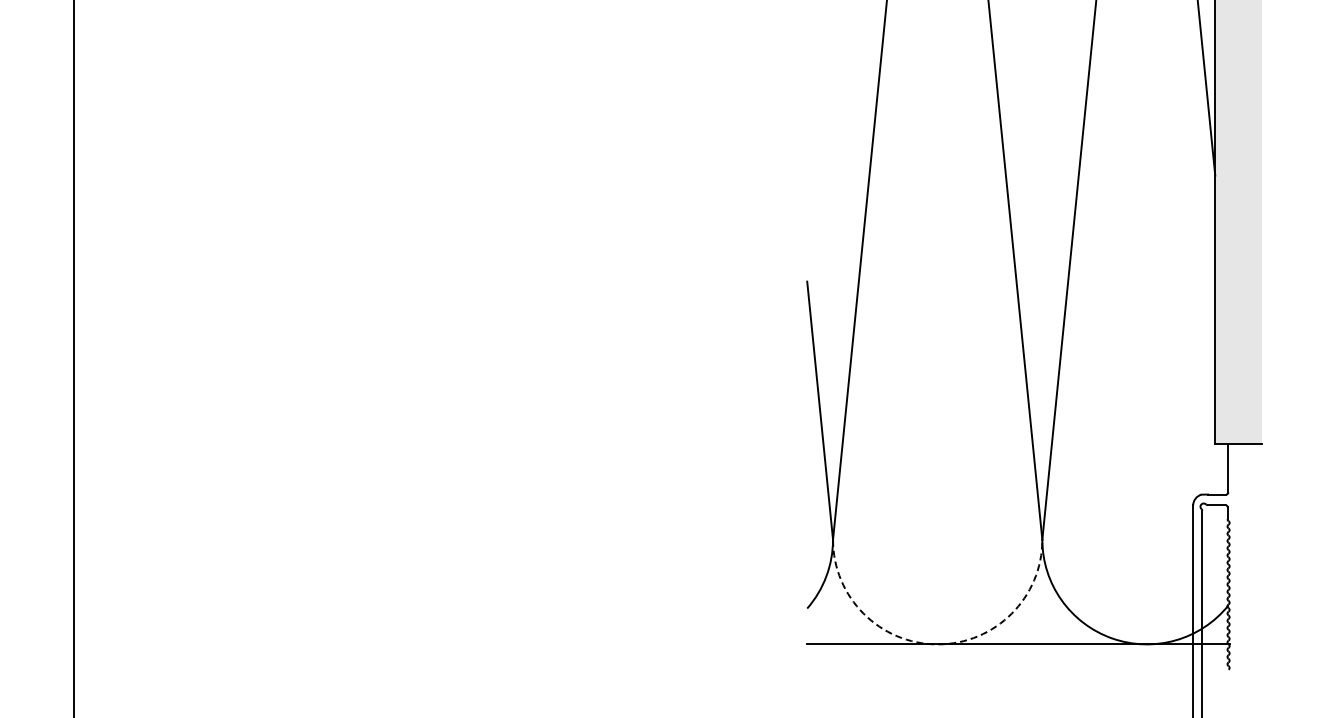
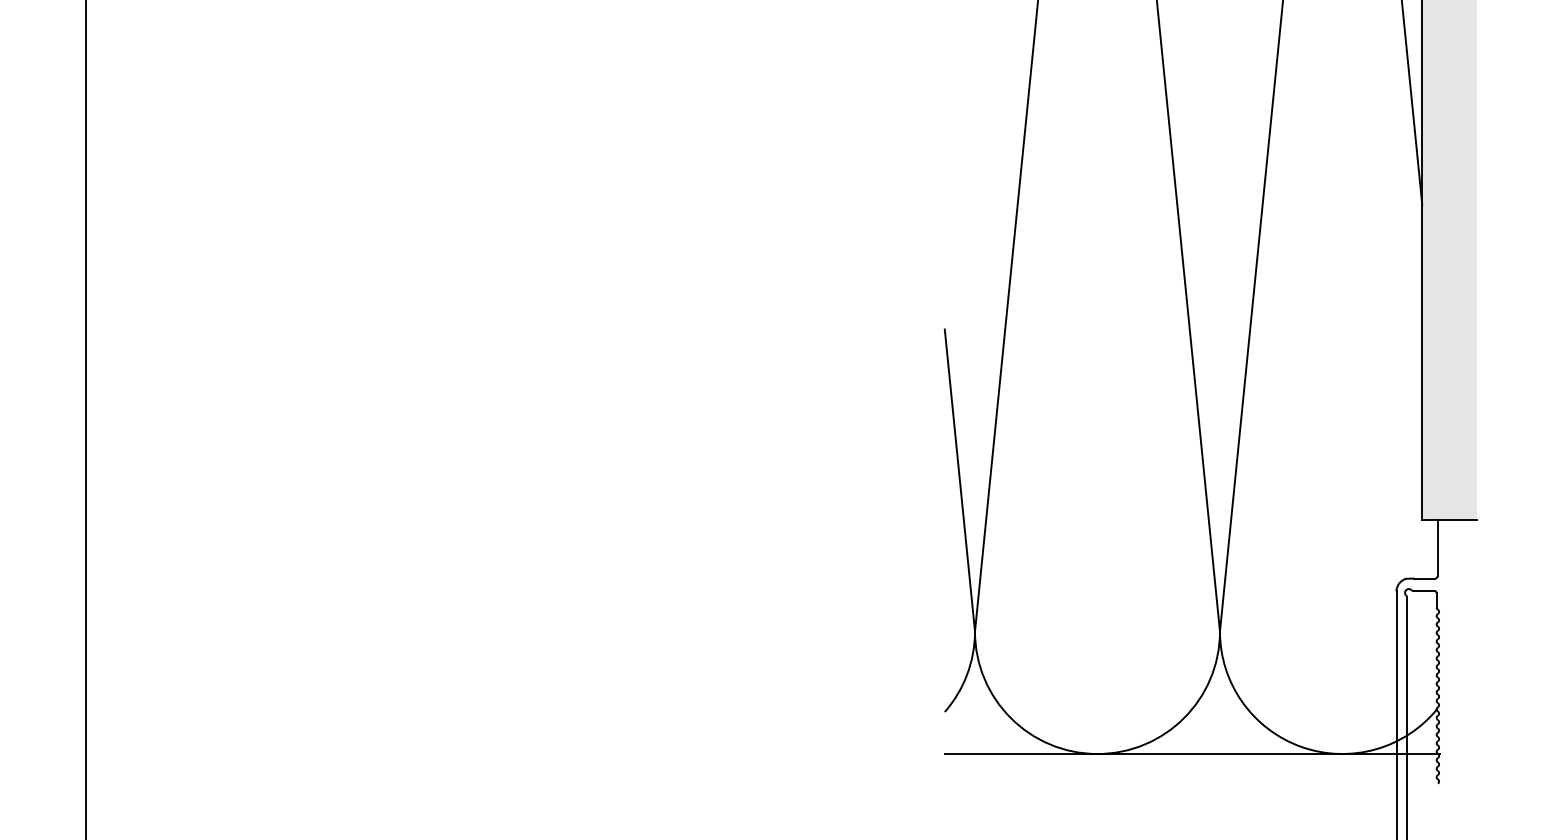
arc: (937, 644) -> (1097, 754), dashed -> solid

